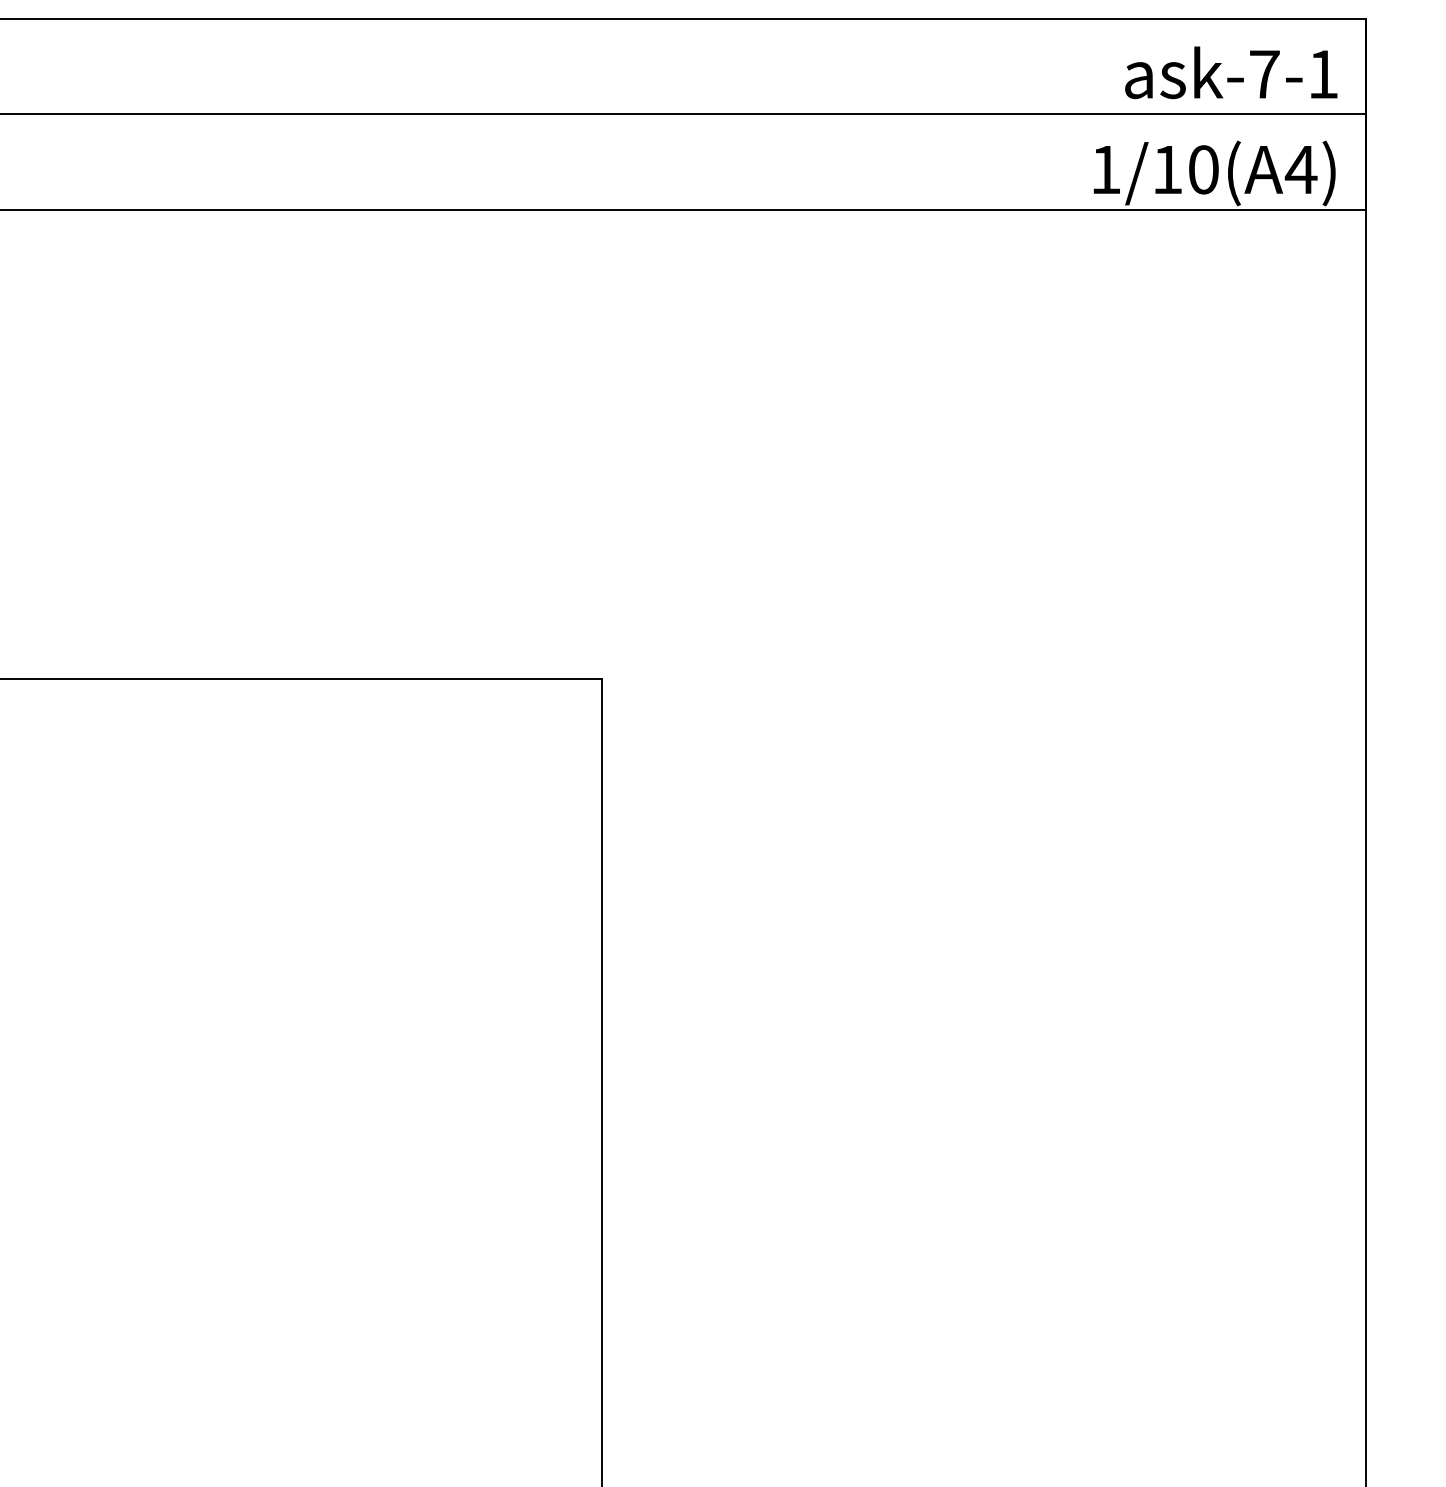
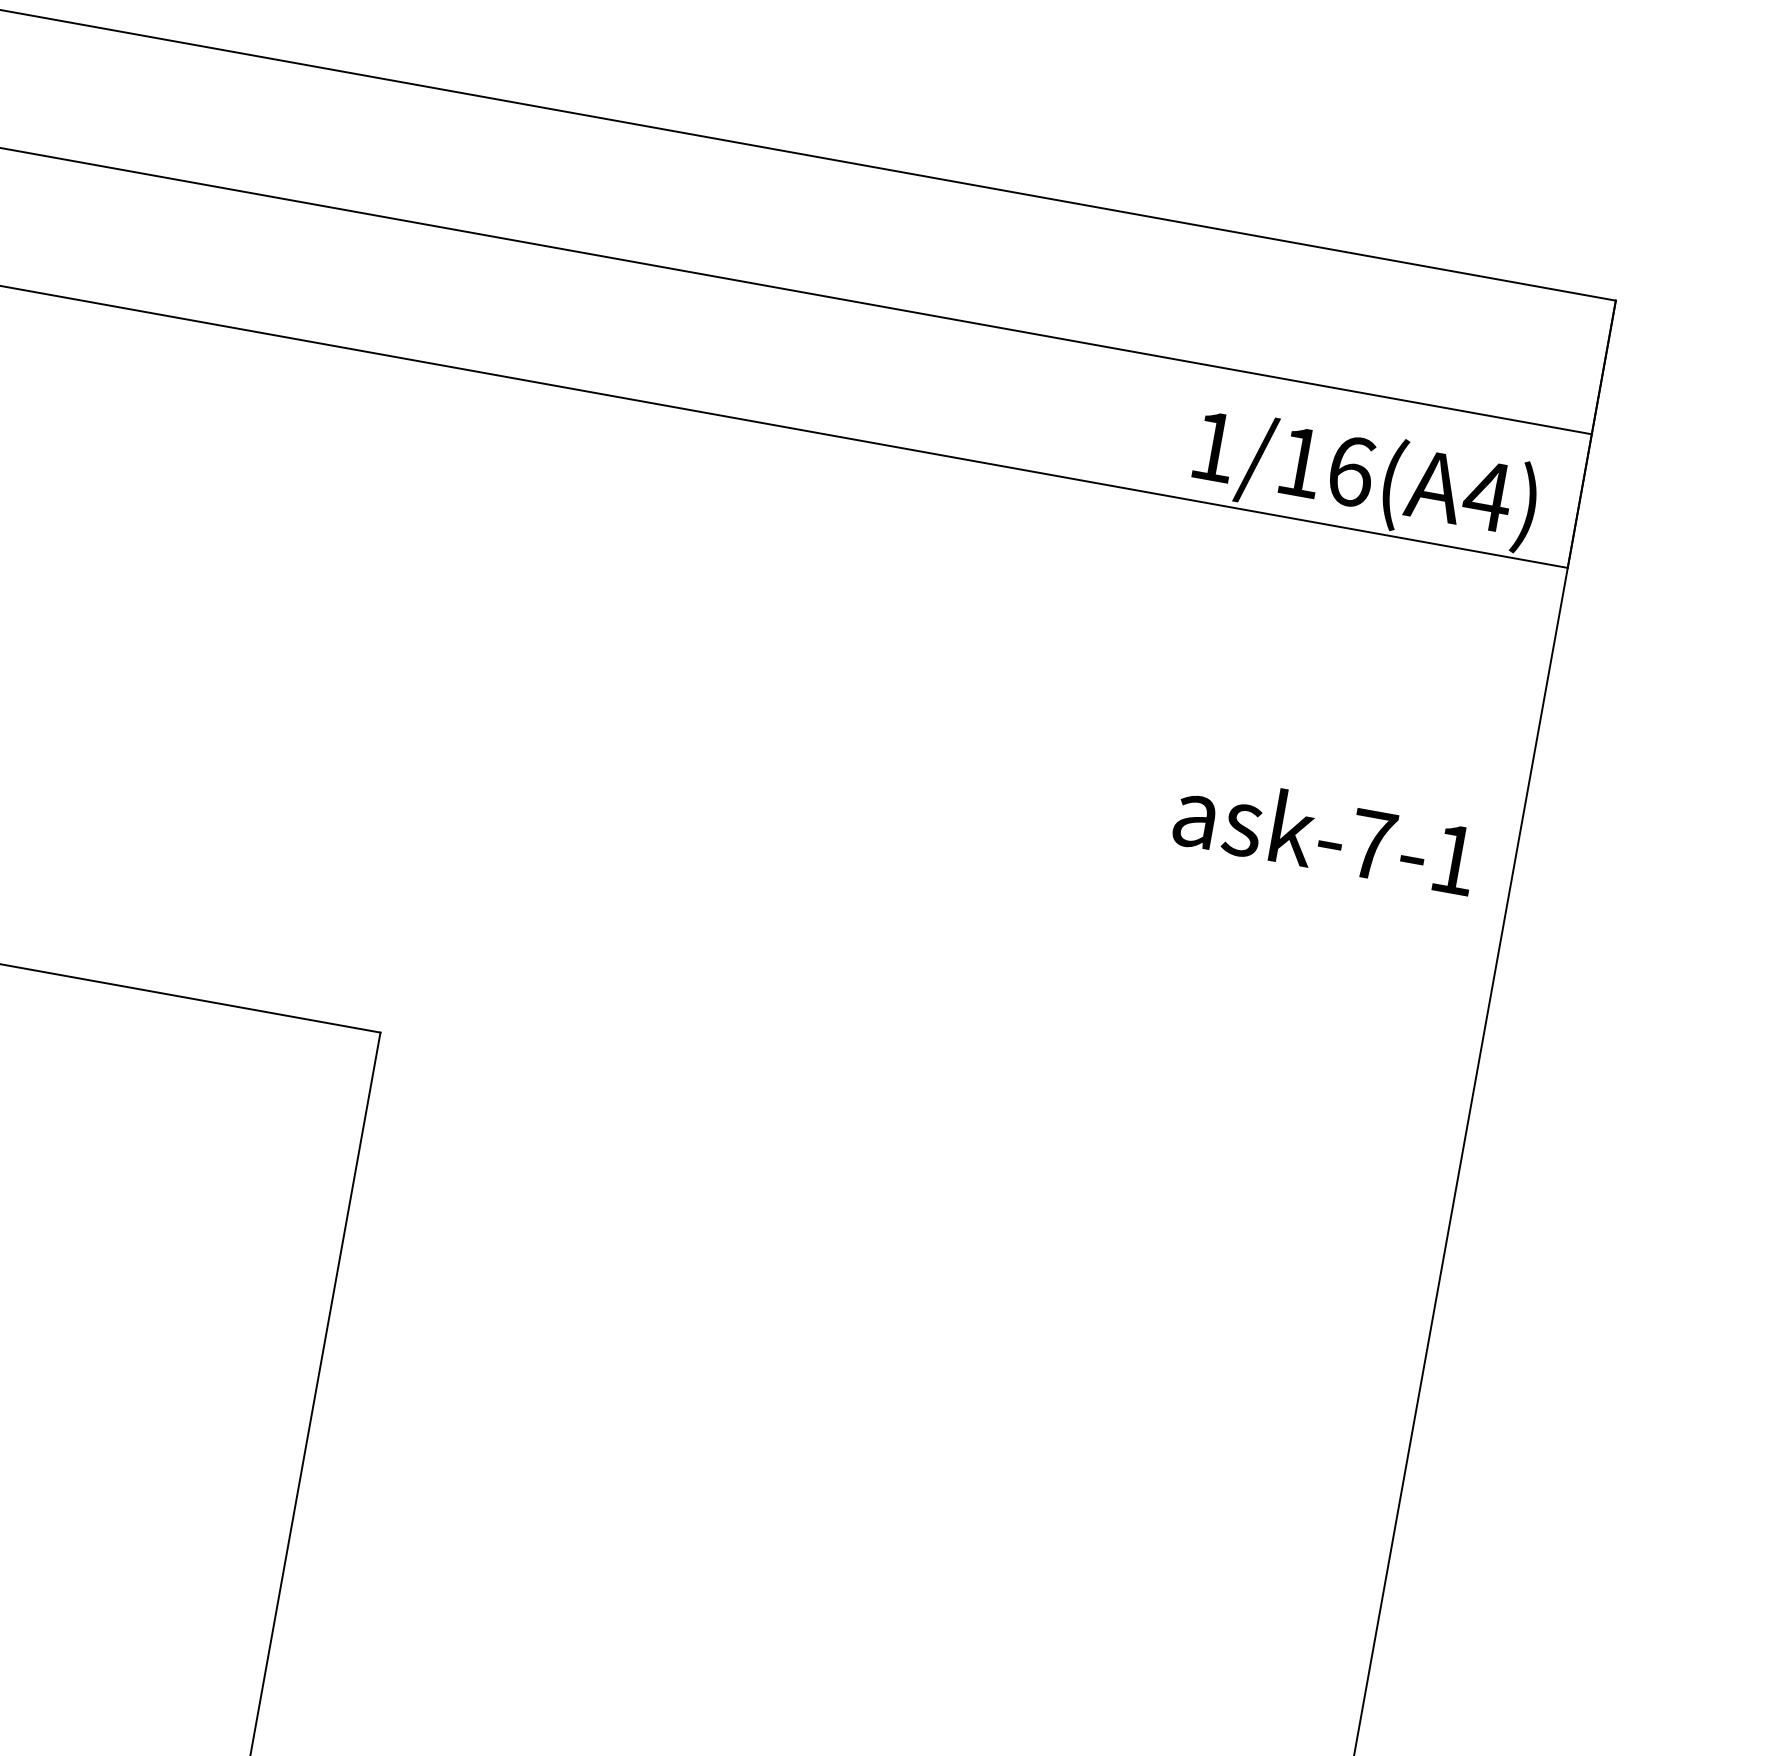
text: (1231, 72) -> (1326, 833), moved
text: (1204, 169) -> (1352, 471), 1/10(A4) -> 1/16(A4)

